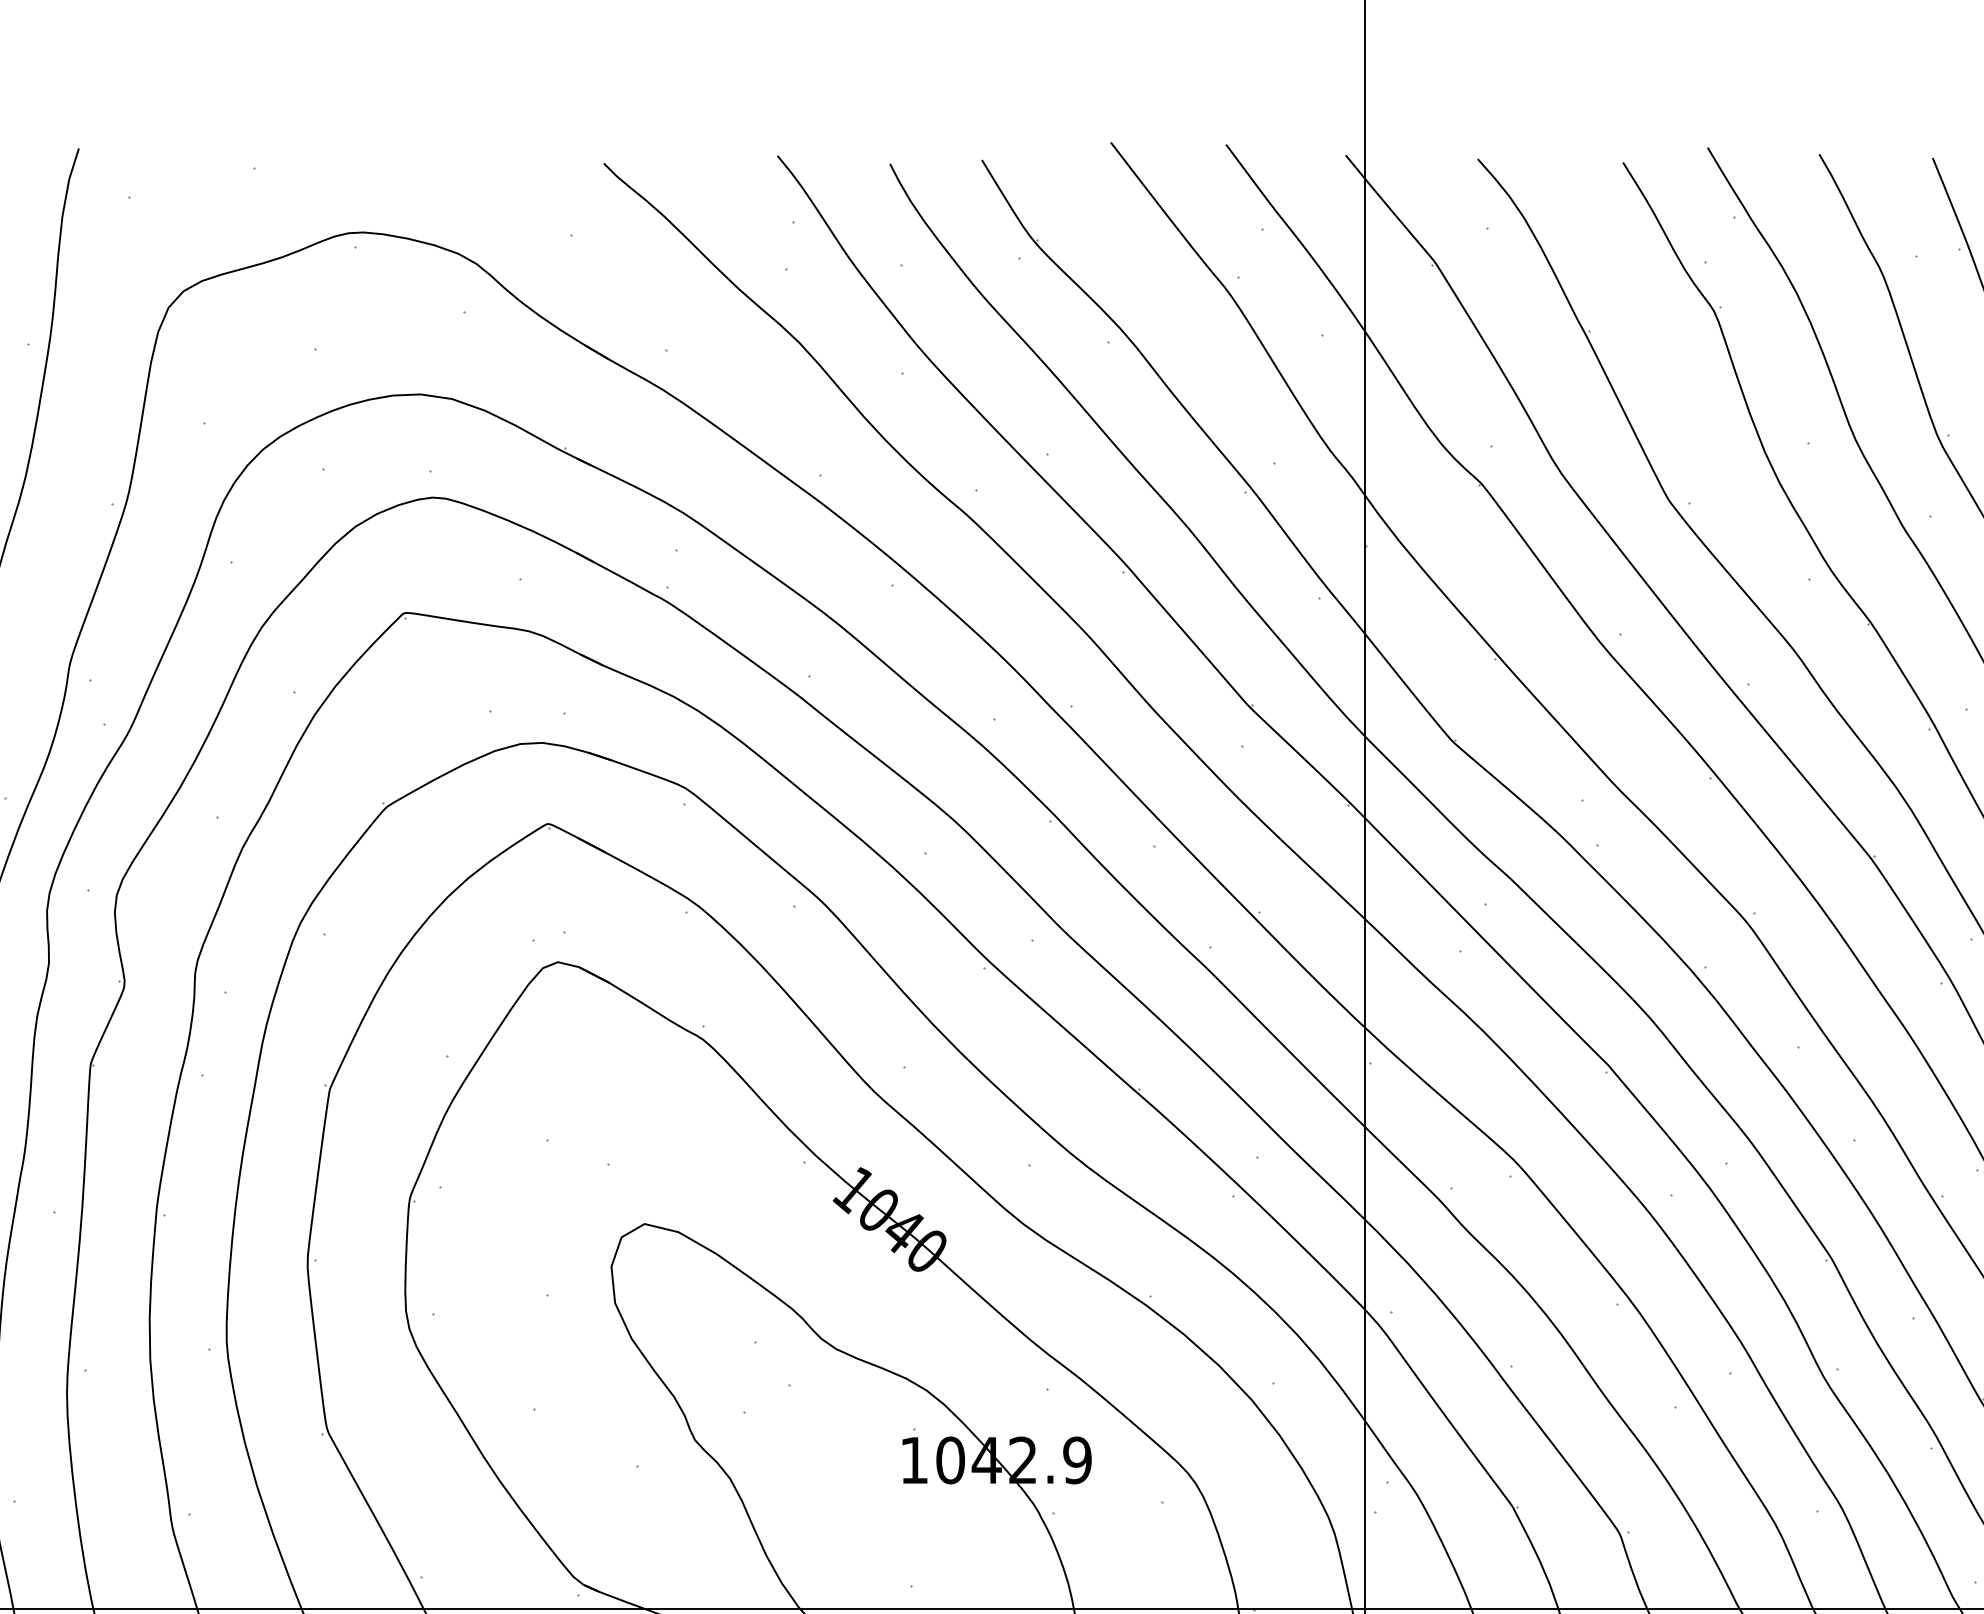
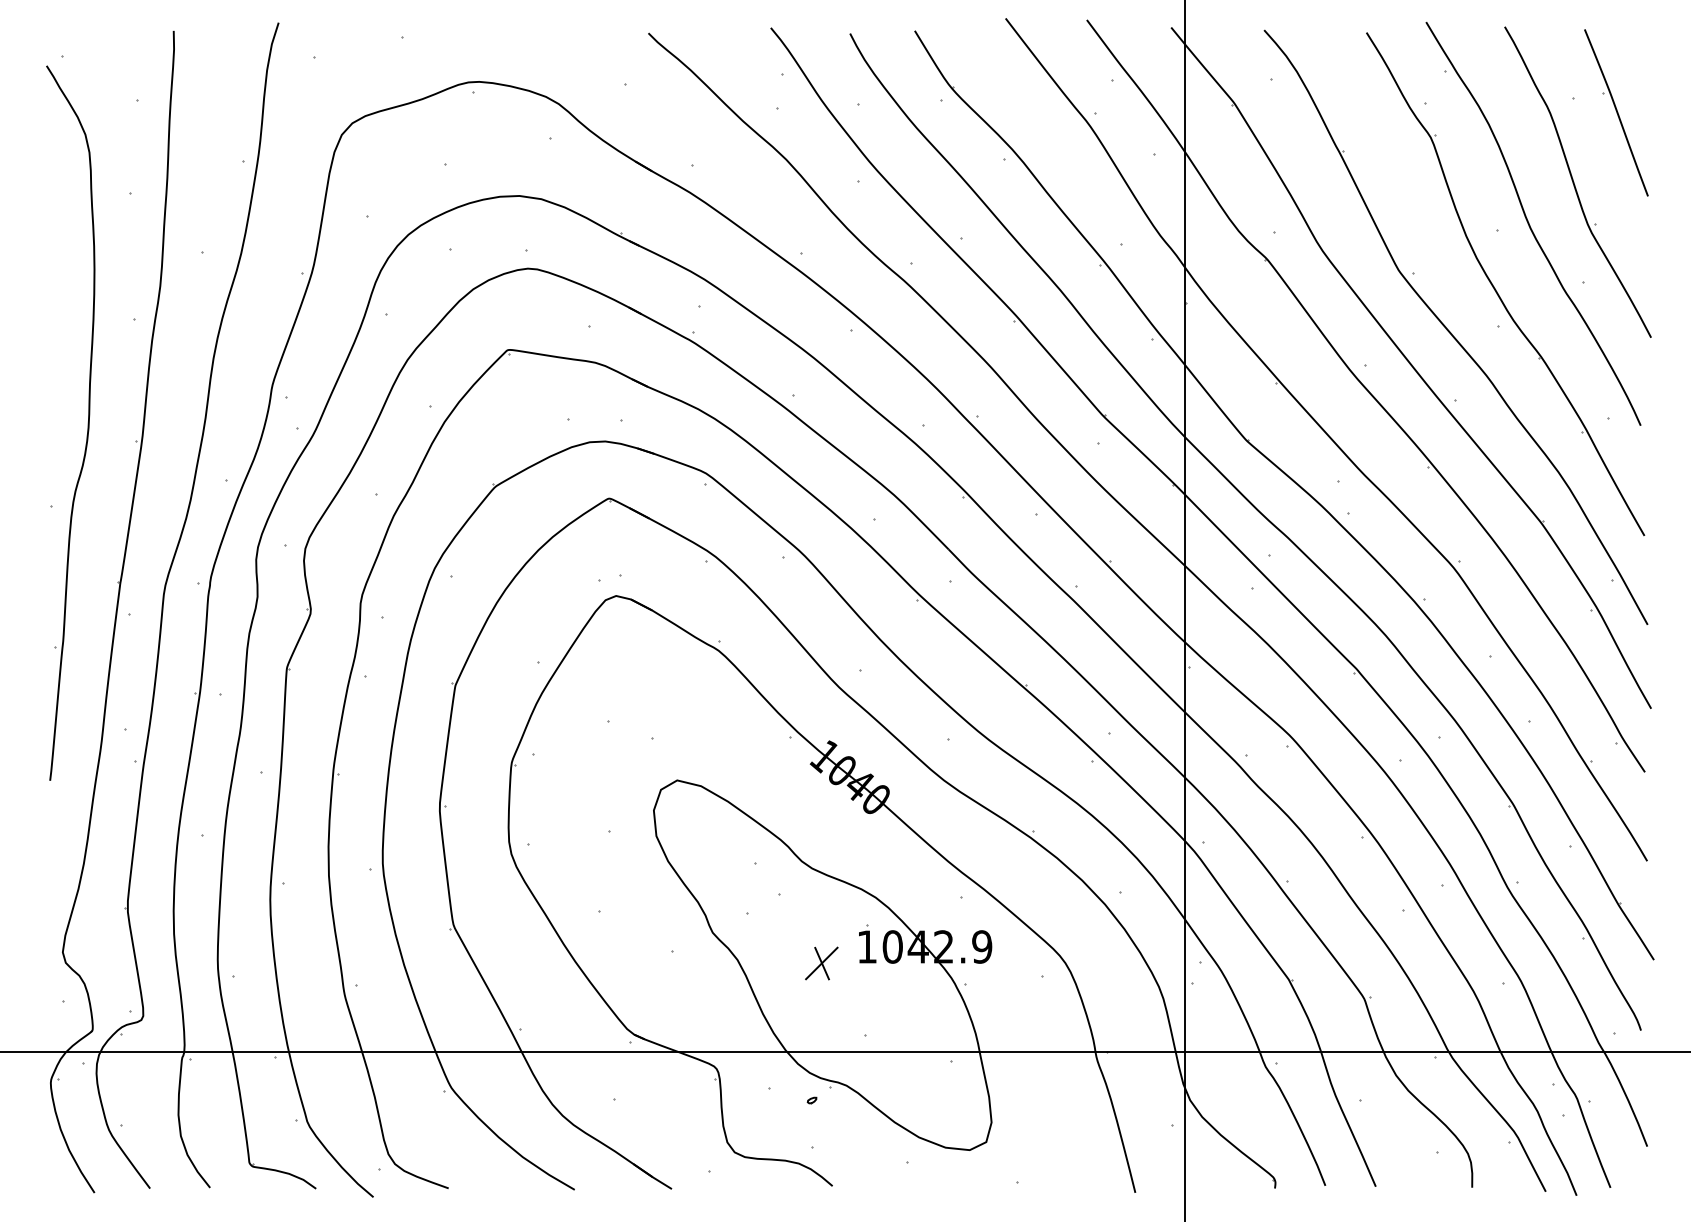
part: (849, 1483) -> (821, 963), added

